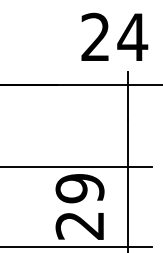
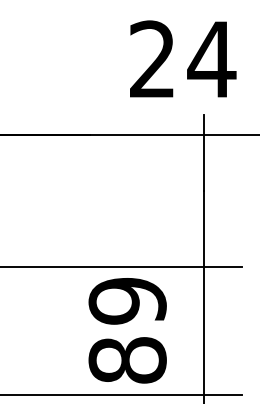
text: (79, 225) -> (126, 360), 29 -> 89

